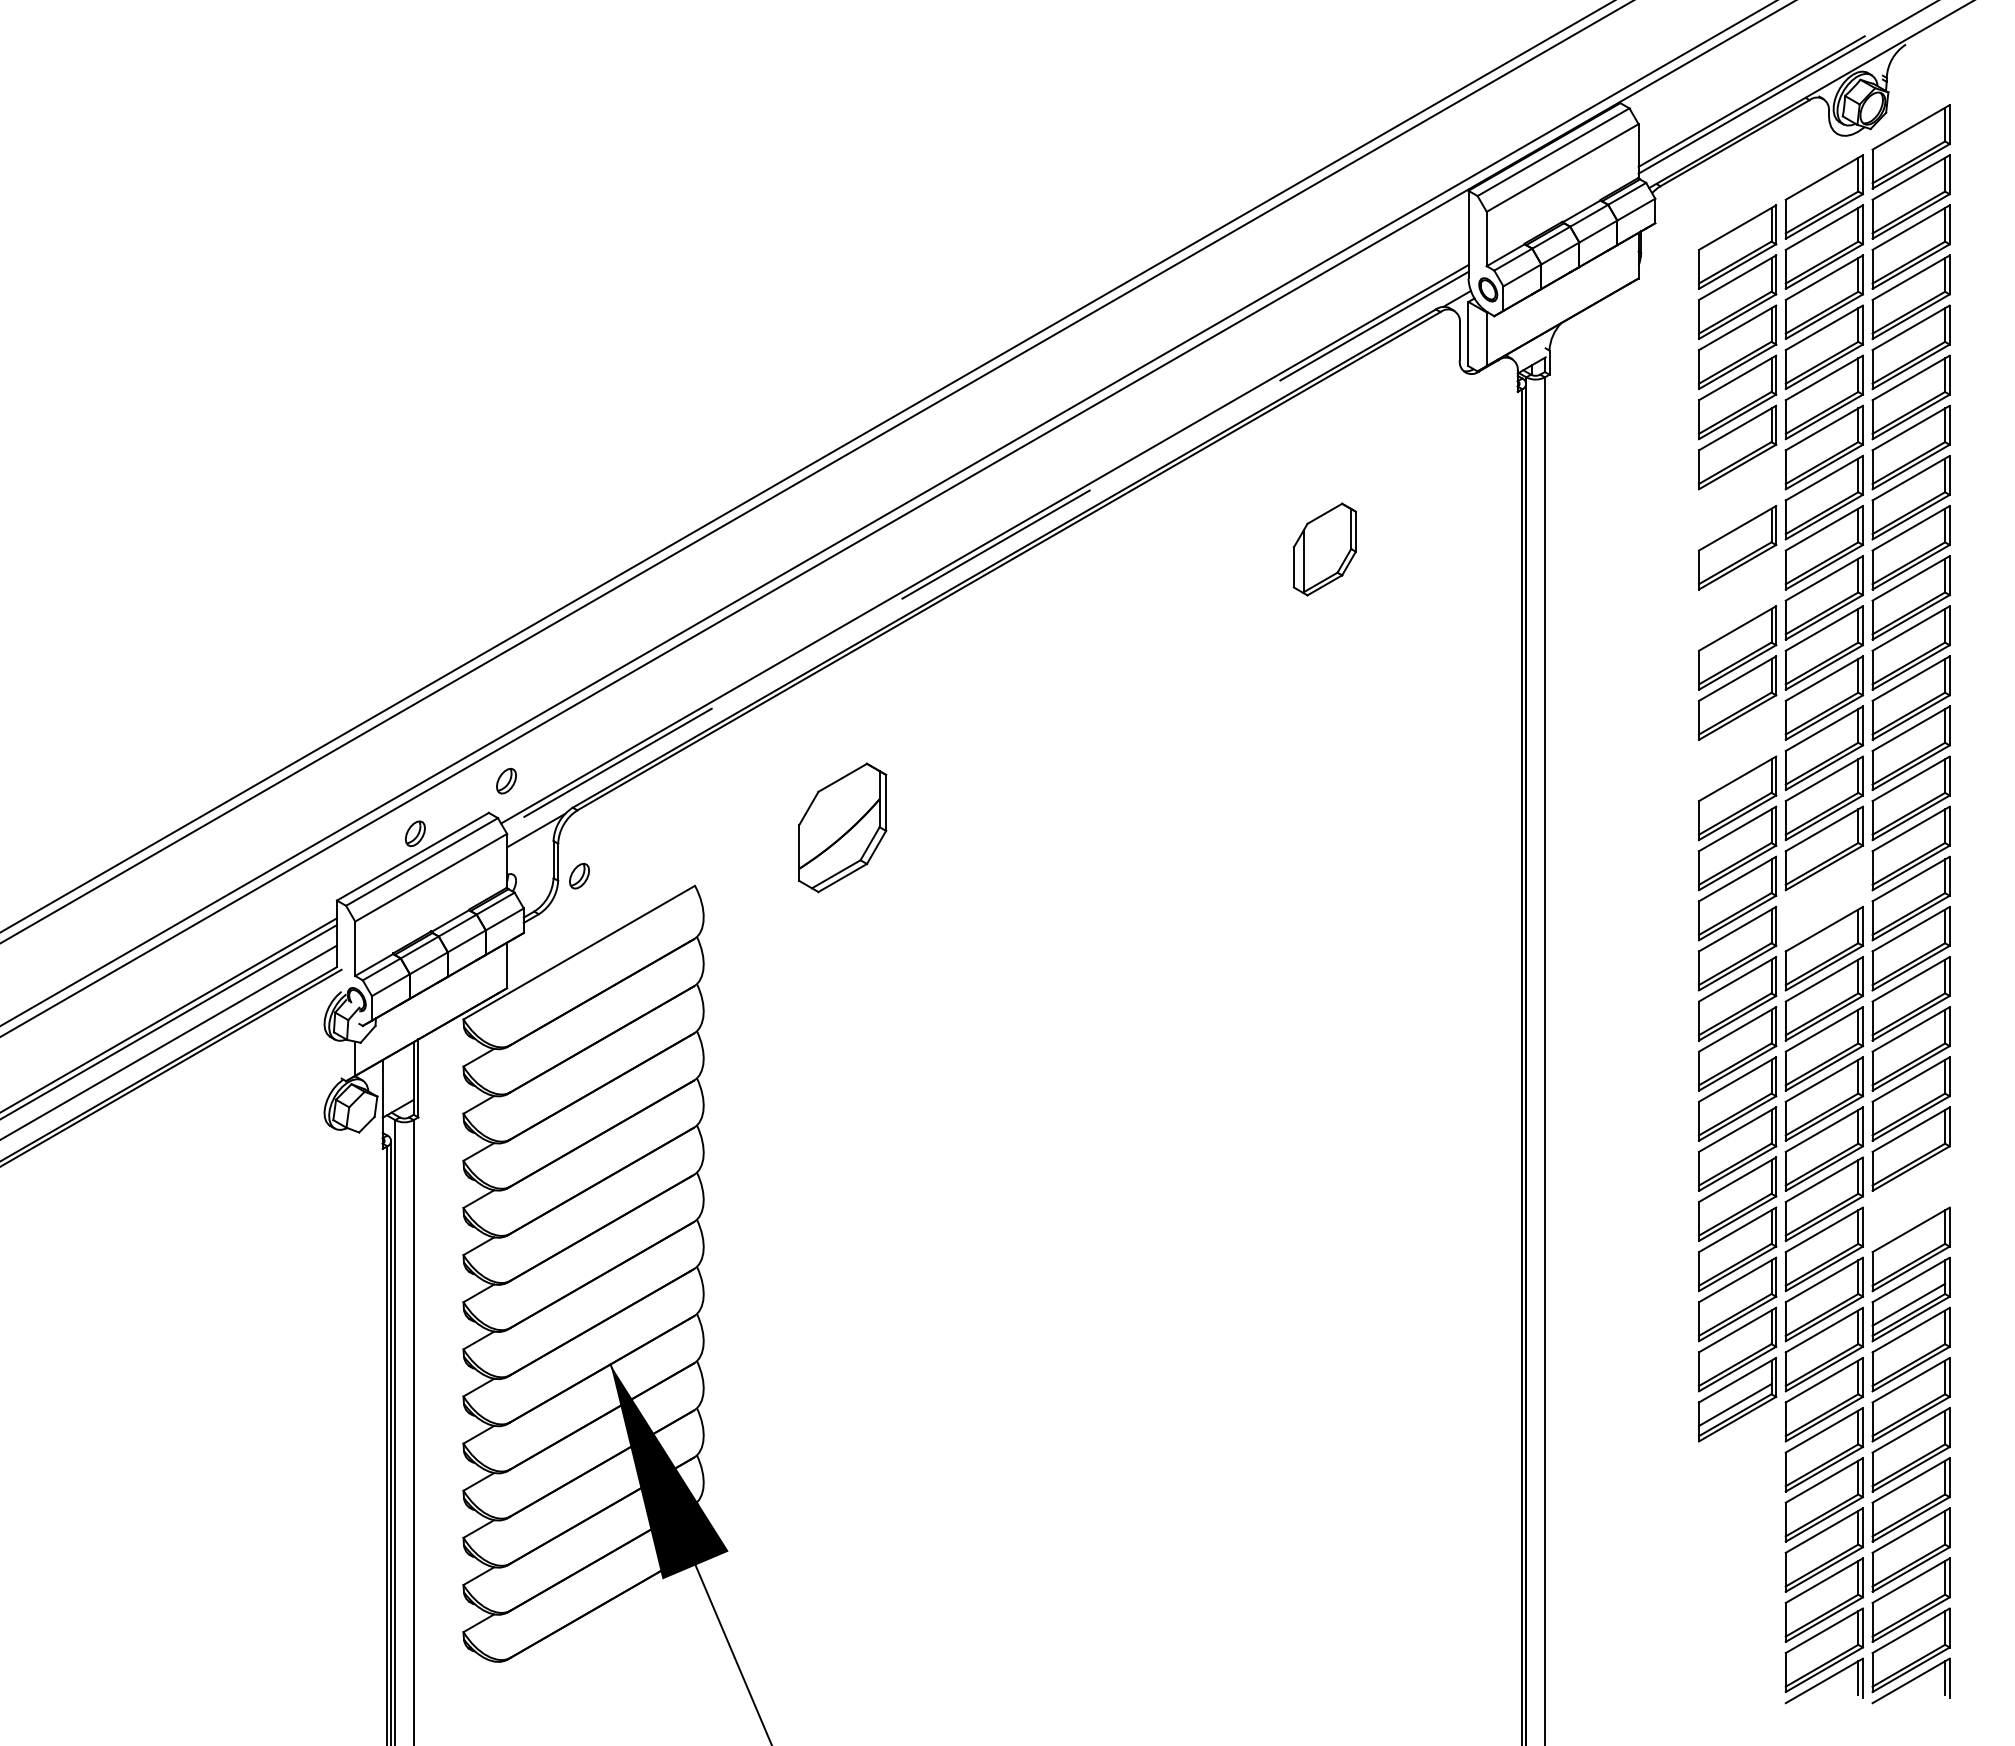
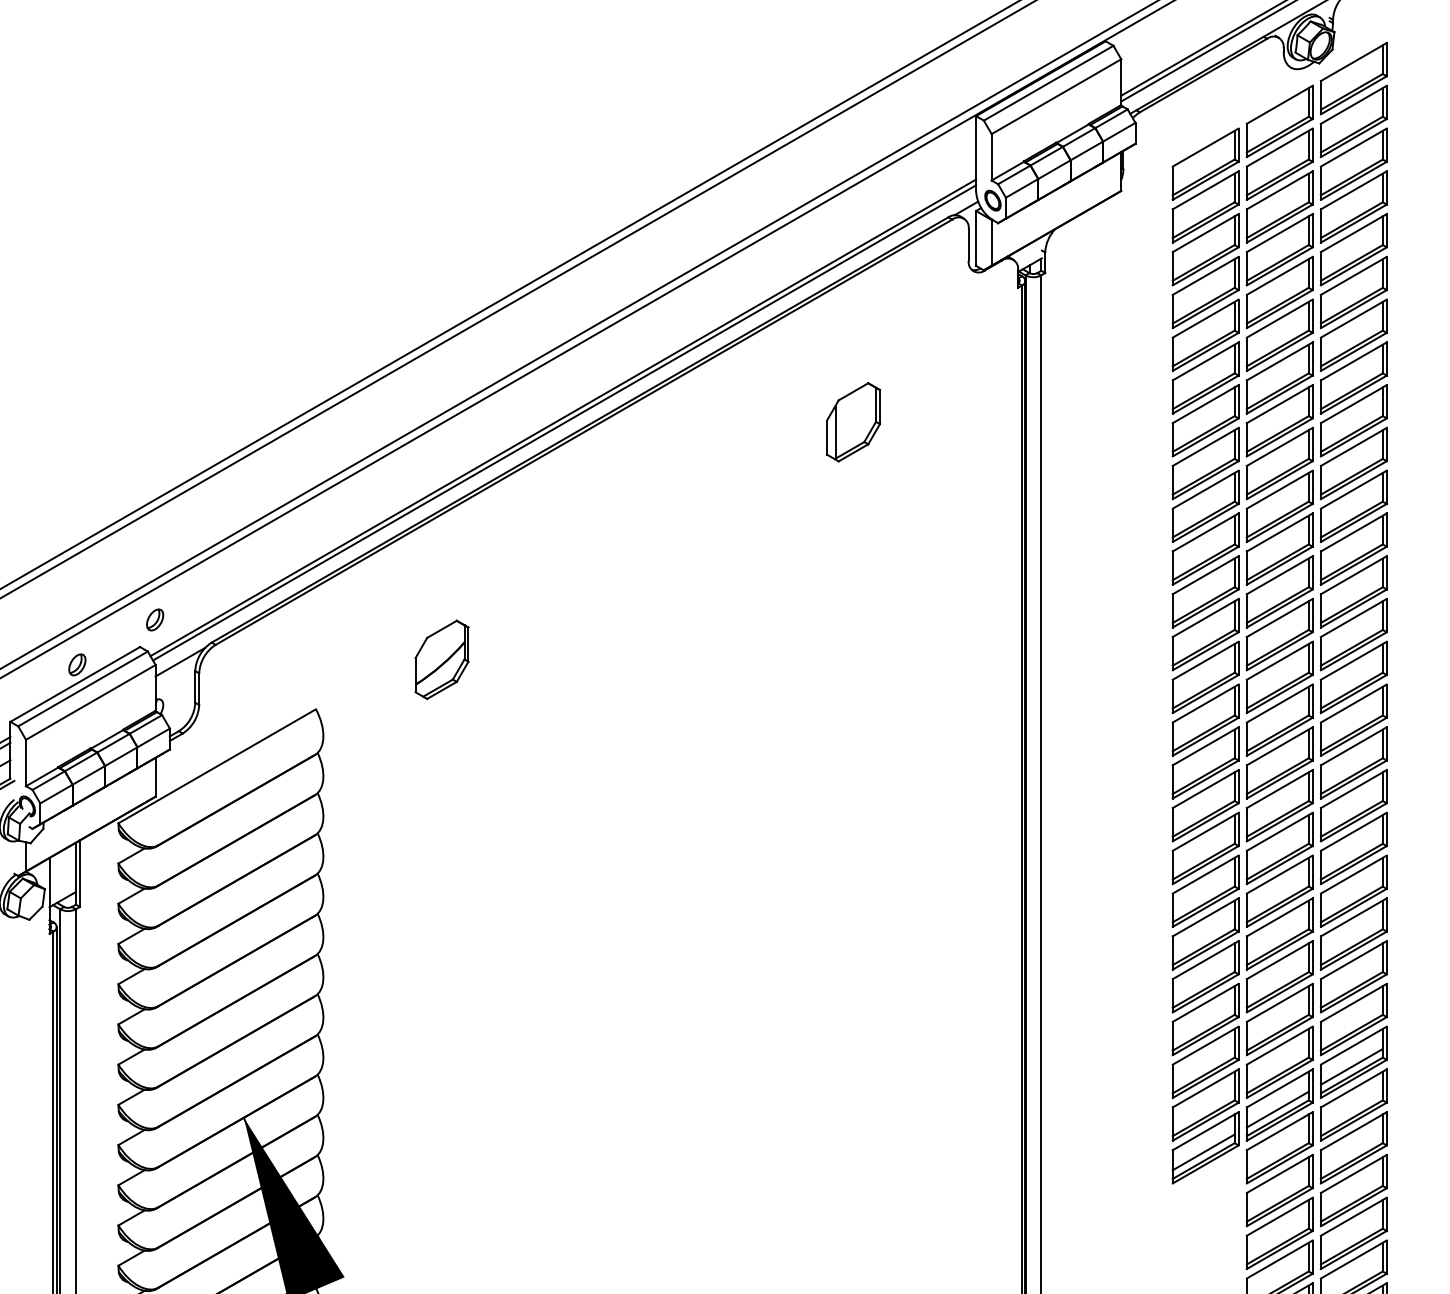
part: (1737, 497) -> (1205, 377), added
line: (986, 550) -> (564, 423), dashed -> solid
part: (1737, 597) -> (1205, 463), added
part: (1737, 747) -> (1205, 591), added
part: (842, 827) -> (441, 659), size x0.71
part: (579, 875) -> (217, 700), removed
part: (1823, 898) -> (1279, 720), added
part: (1910, 1199) -> (1353, 976), added
line: (1821, 1354) -> (1277, 1109), added

